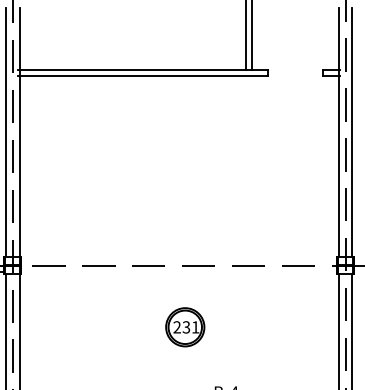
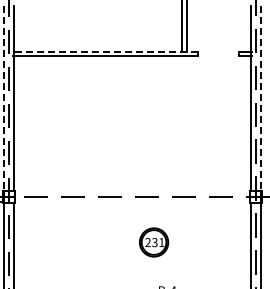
line: (142, 69) -> (105, 51), solid -> dashed
line: (6, 132) -> (4, 98), solid -> dashed
line: (351, 132) -> (260, 98), solid -> dashed
part: (185, 327) -> (154, 242), moved

